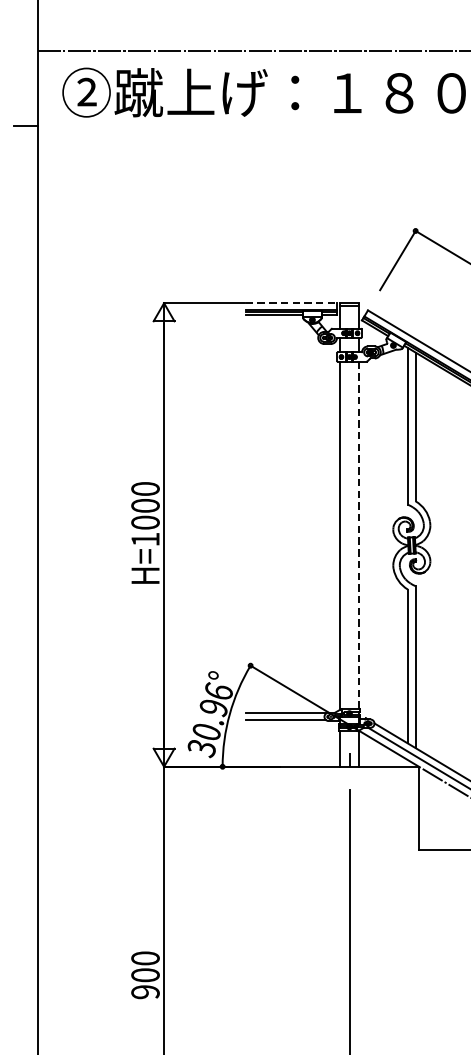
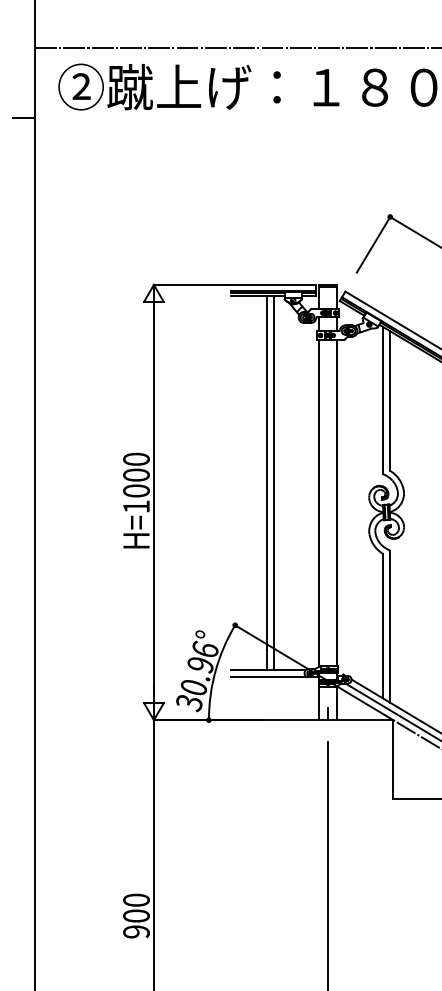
line: (291, 302) -> (273, 284), dashed -> solid
line: (283, 513) -> (266, 482), added
line: (292, 513) -> (274, 482), added
line: (358, 536) -> (336, 503), dashed -> solid

